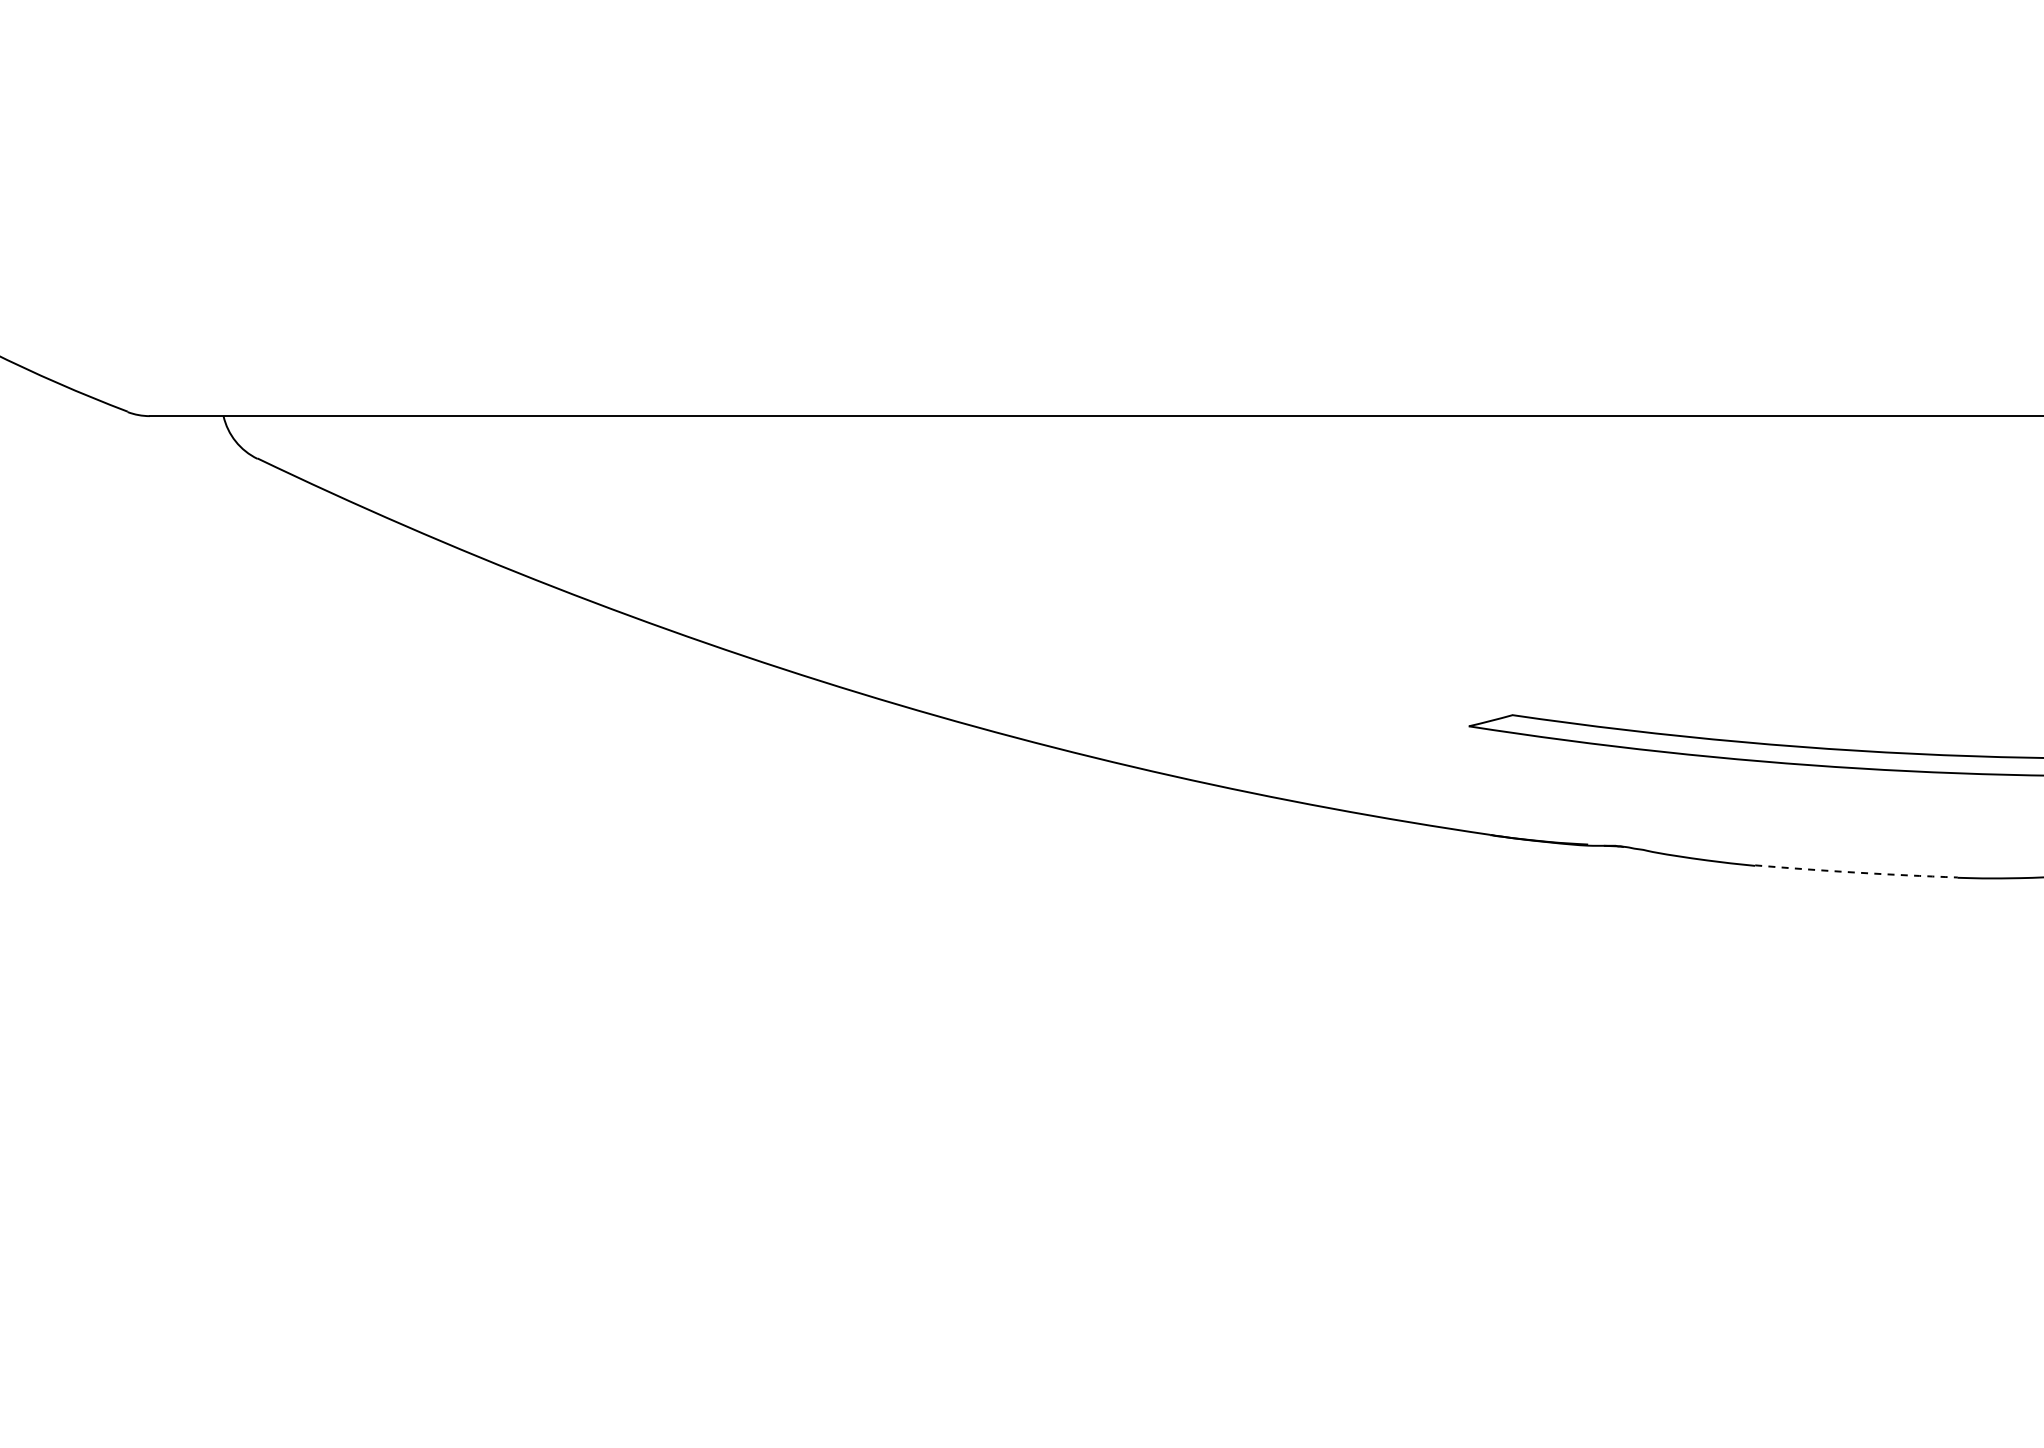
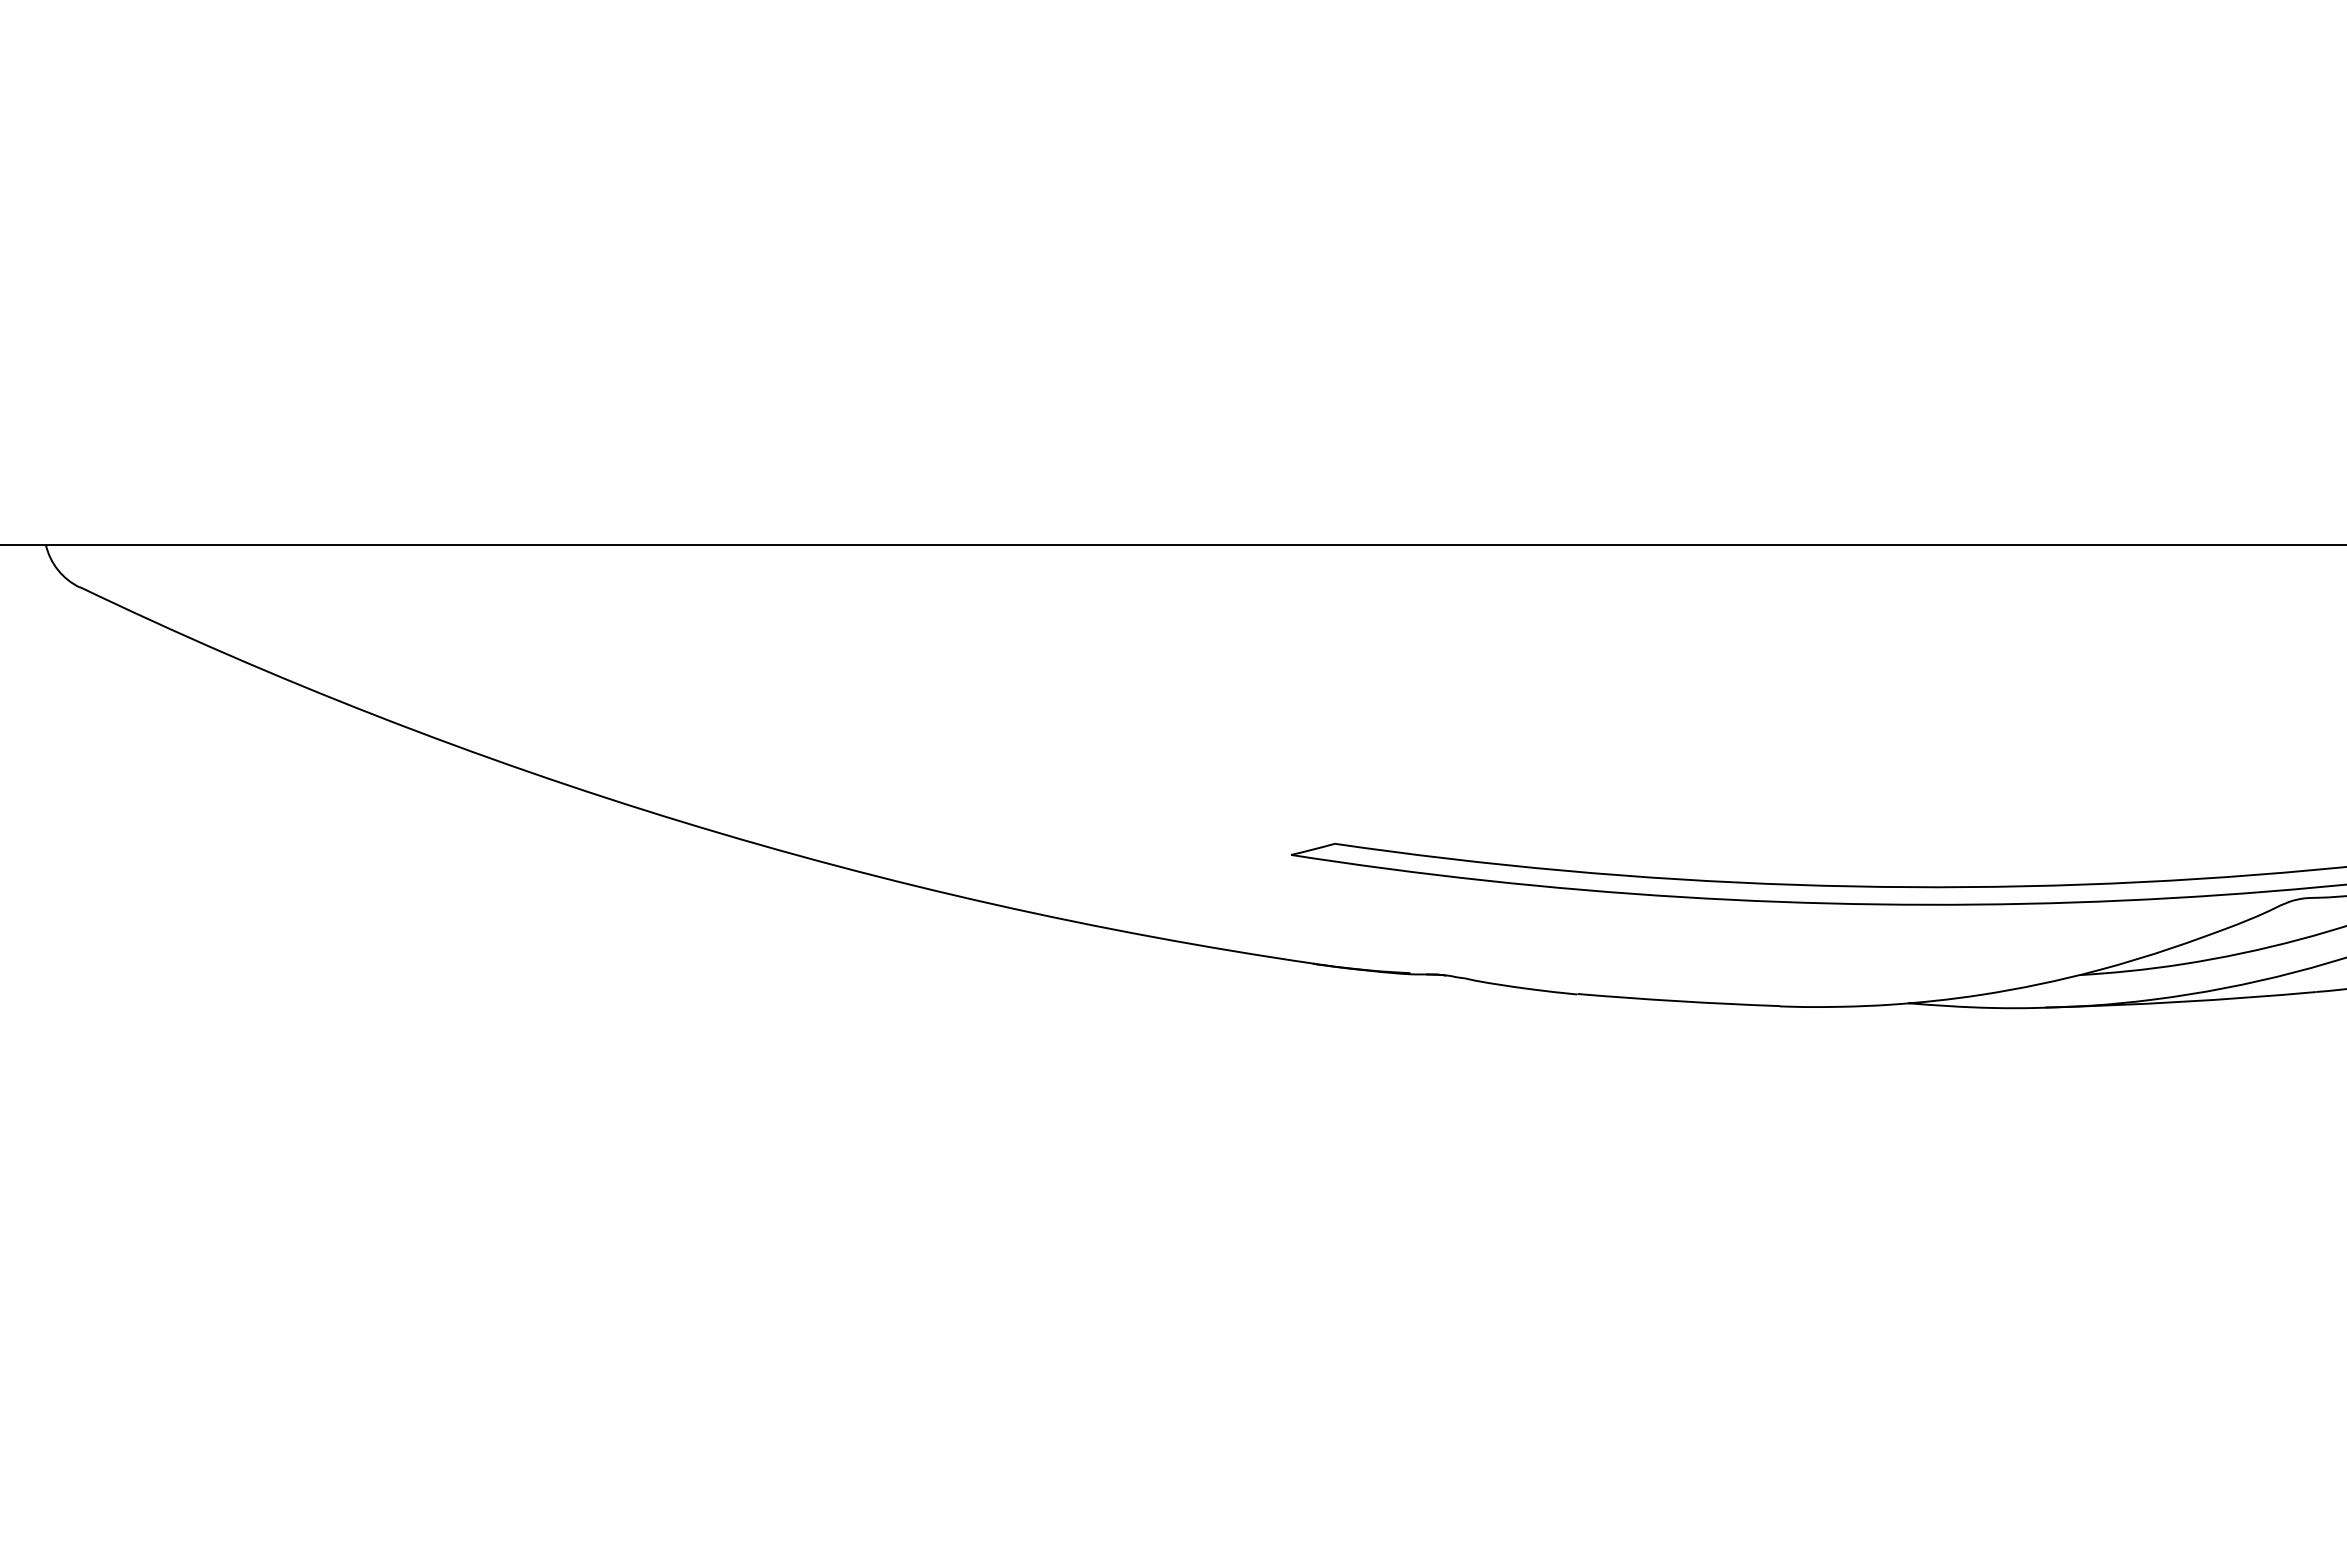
arc: (1856, 872) -> (1678, 1001), dashed -> solid

